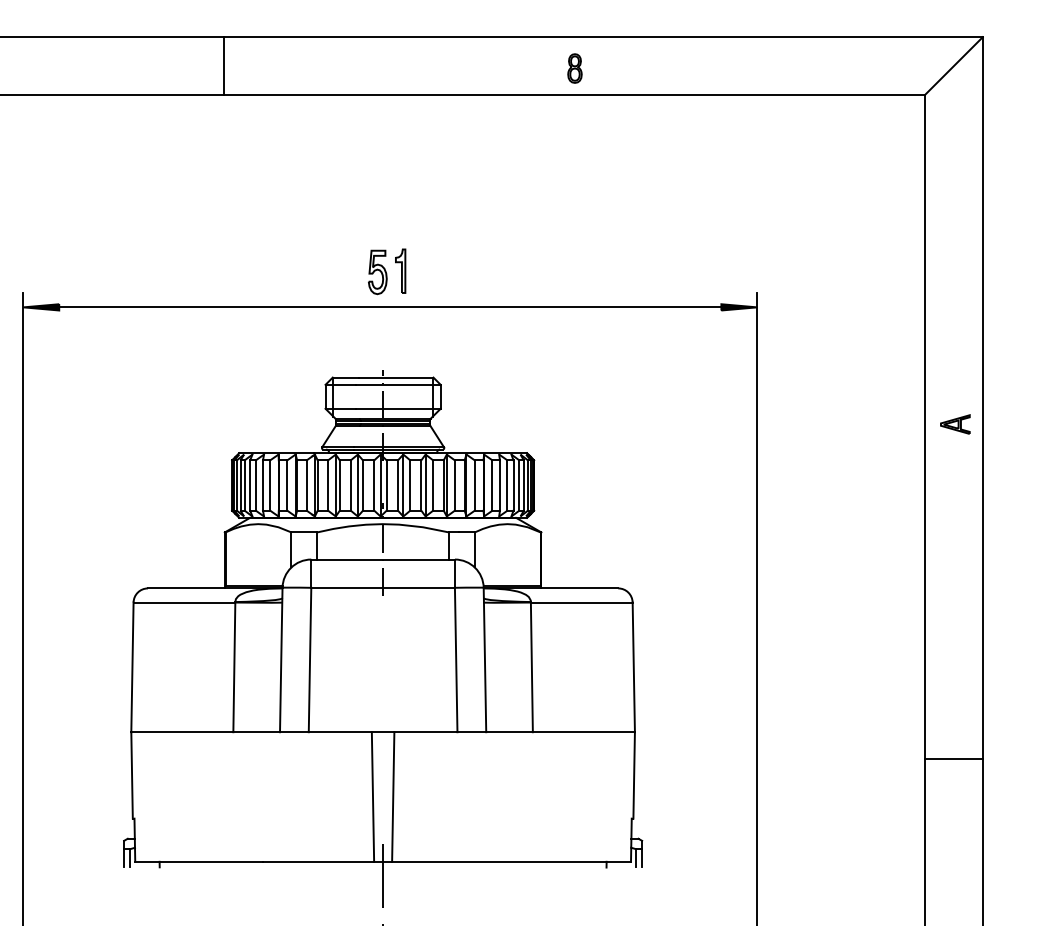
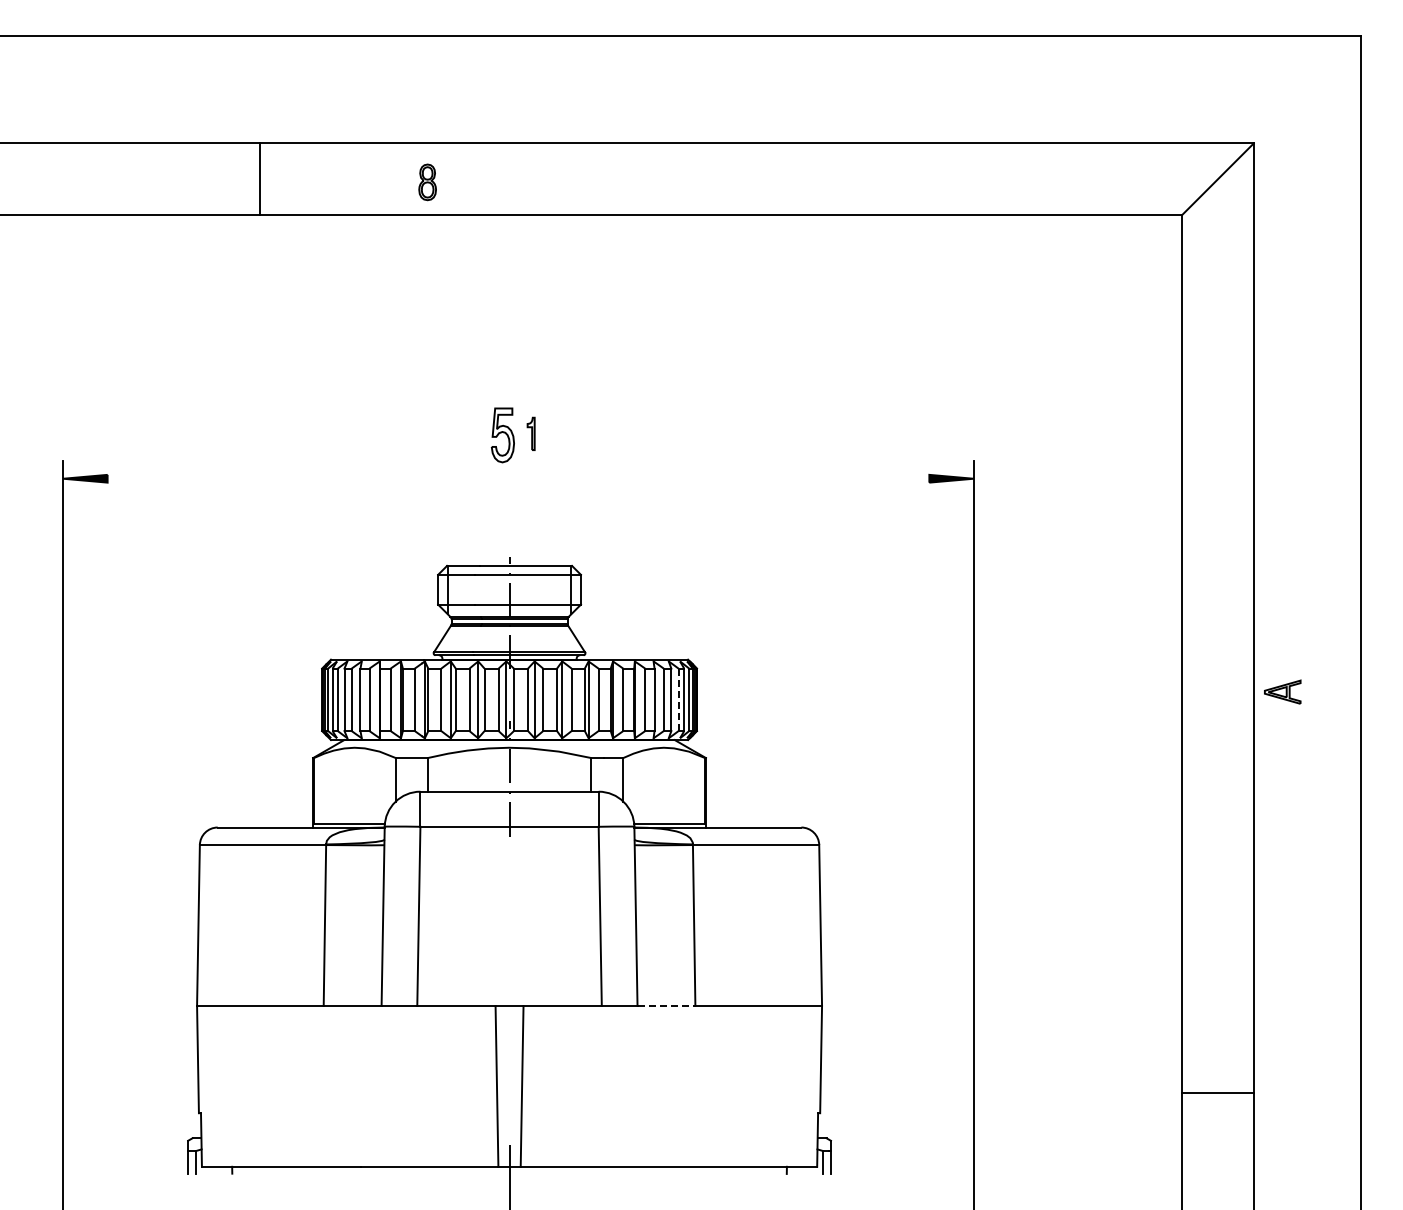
line: (223, 65) -> (259, 178), moved
part: (574, 68) -> (427, 182), moved
part: (400, 270) -> (530, 433), size x0.6
line: (390, 307) -> (518, 478), removed
part: (955, 424) -> (1282, 691), moved
line: (519, 486) -> (678, 700), solid -> dashed
line: (509, 731) -> (666, 1005), solid -> dashed
line: (953, 759) -> (1217, 1093), moved

